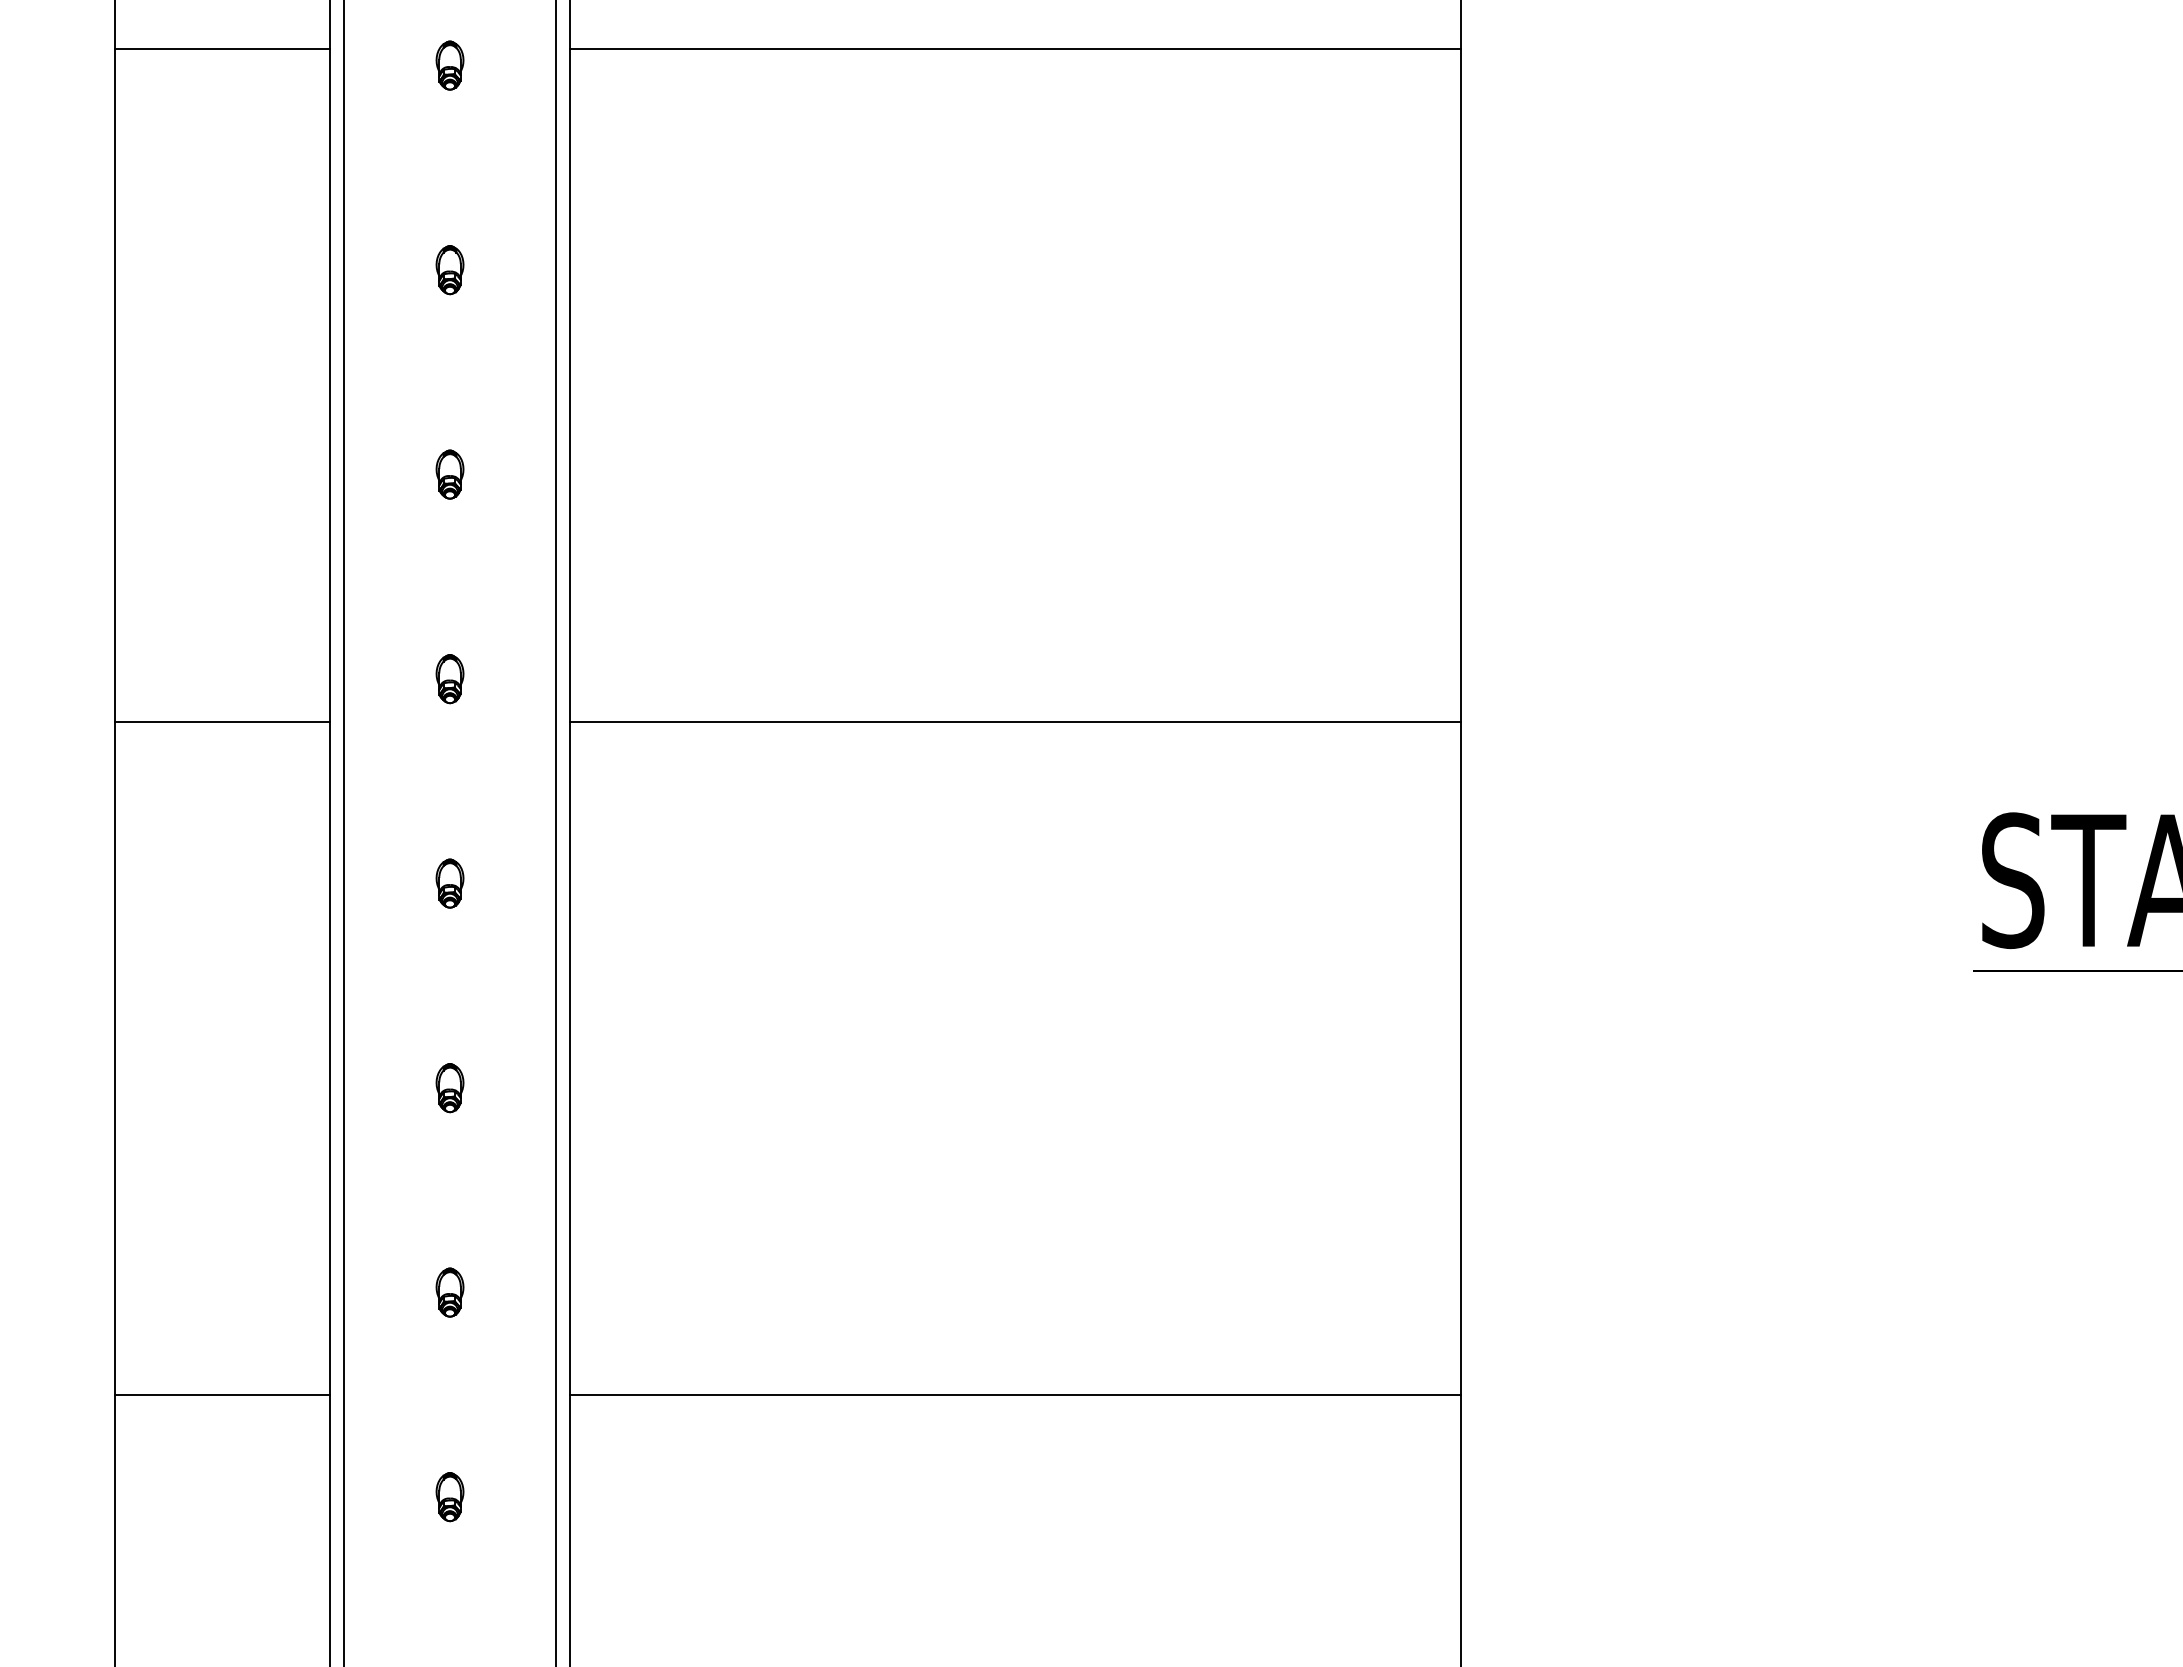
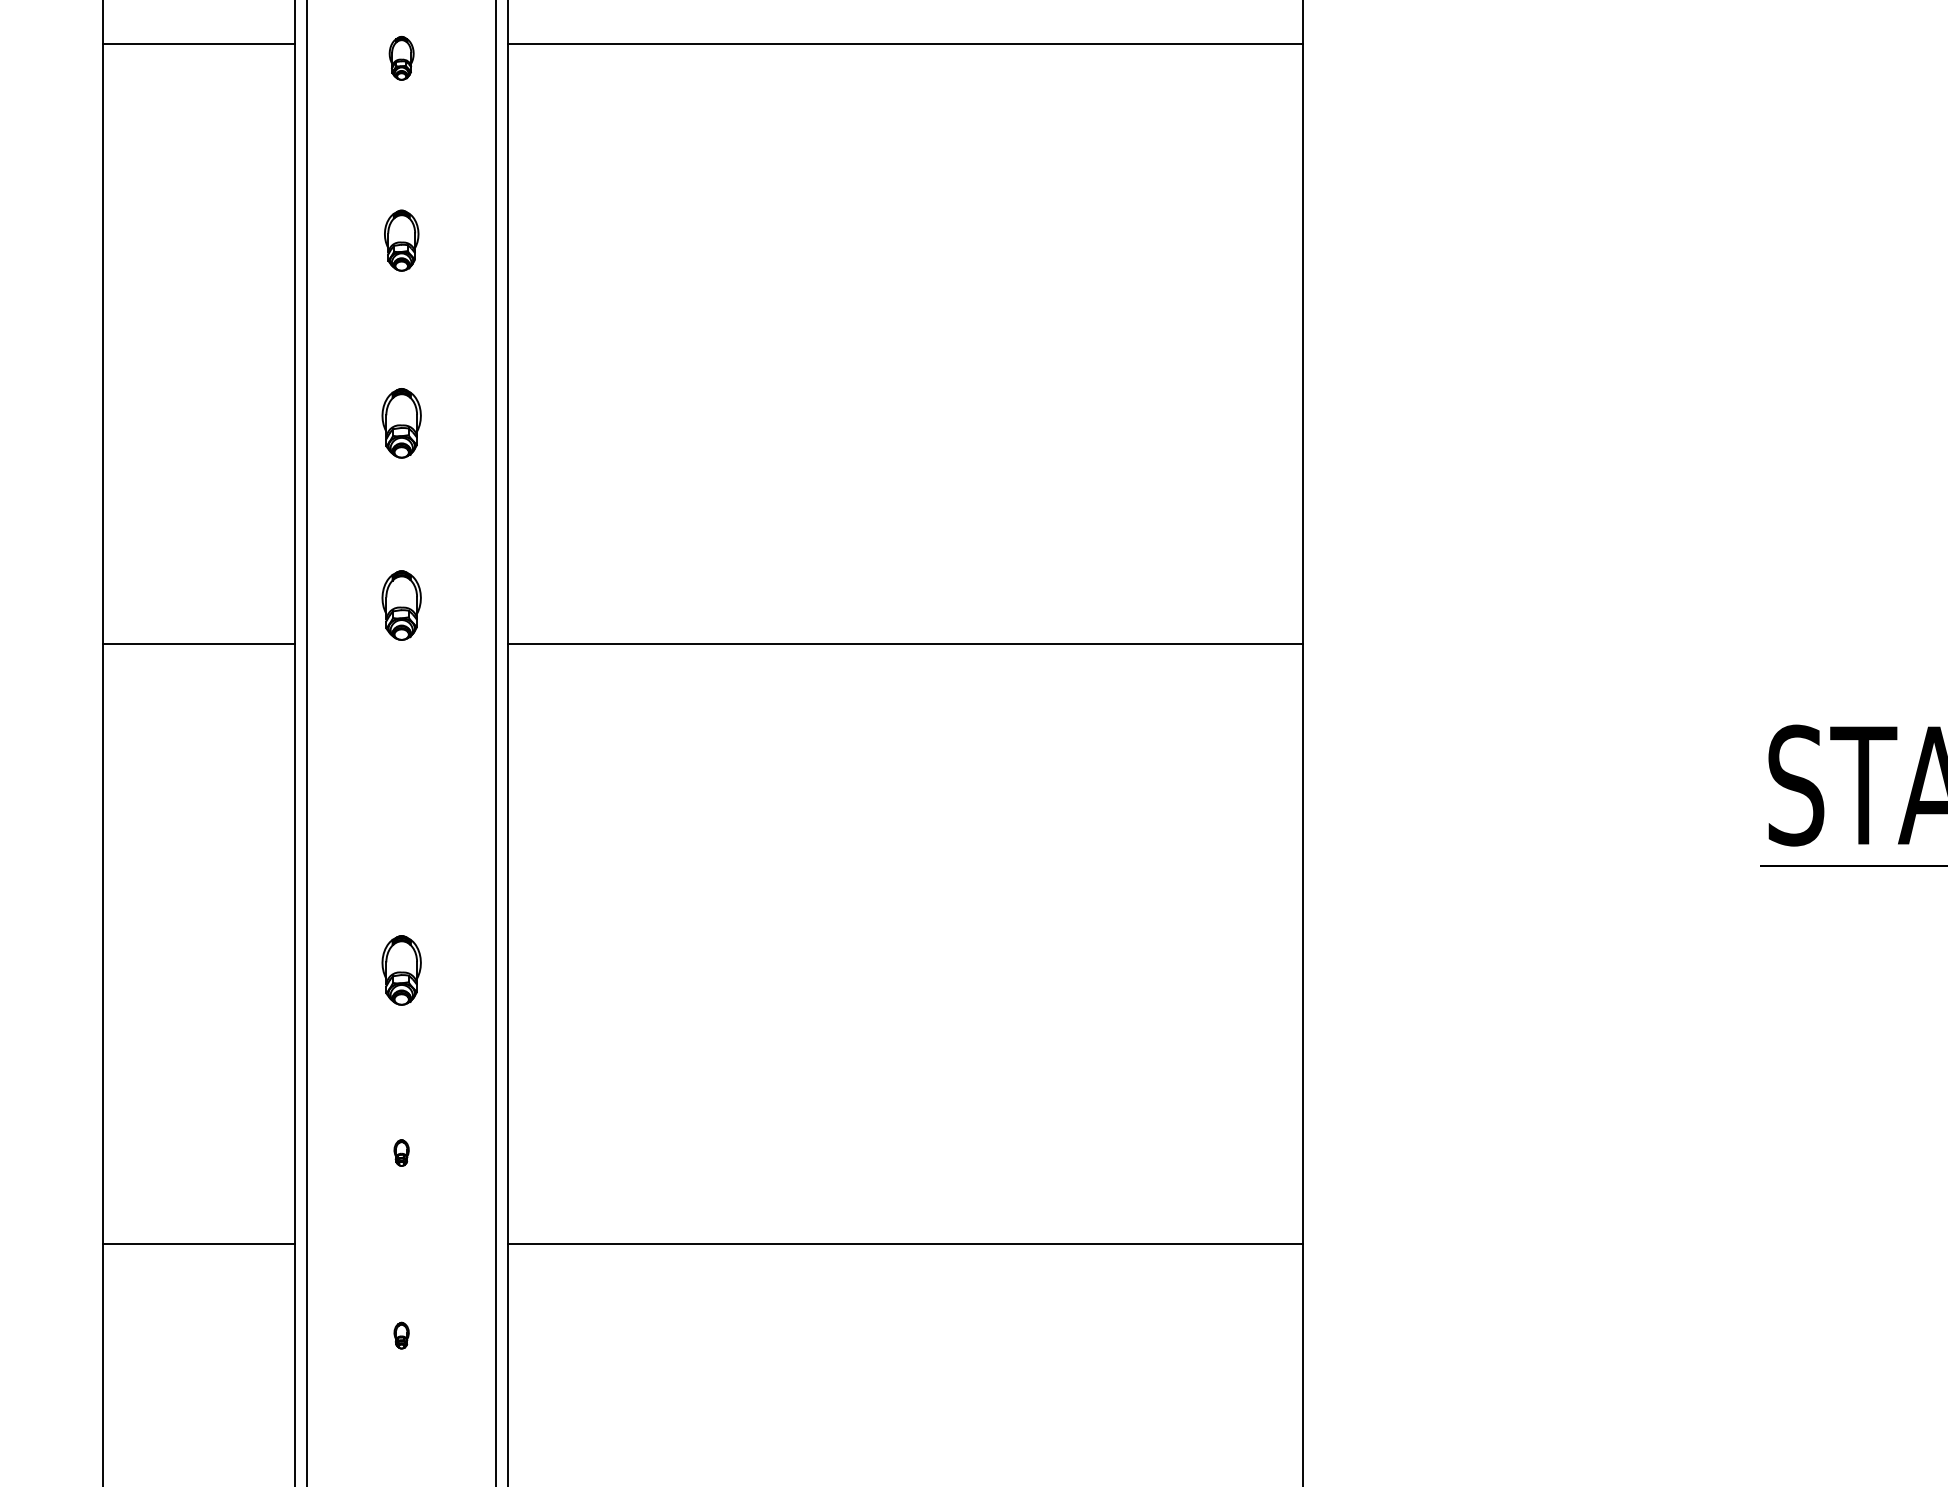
part: (449, 270) -> (401, 241), size x1.4
part: (449, 474) -> (401, 423), size x1.6
part: (449, 679) -> (401, 606), size x1.6
part: (449, 883) -> (401, 788), removed
part: (449, 1088) -> (401, 971), size x1.6
part: (449, 1292) -> (401, 1153), size x0.6
part: (449, 1497) -> (401, 1335), size x0.6

